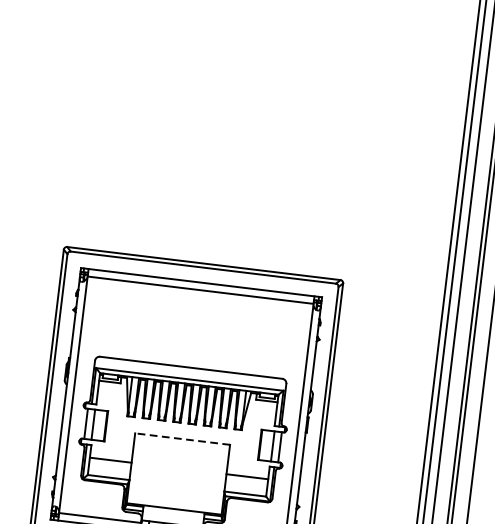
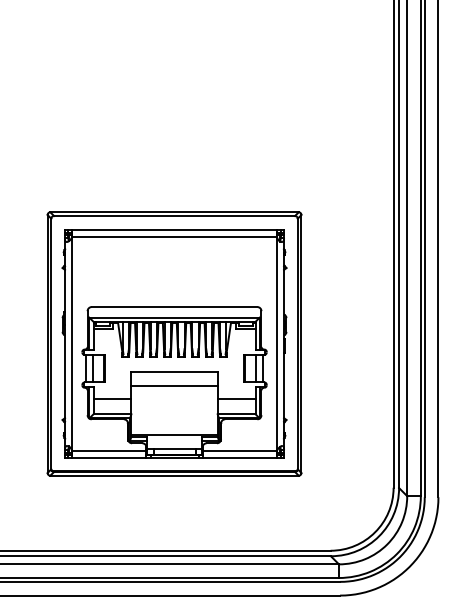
line: (182, 438) -> (174, 371), dashed -> solid
line: (180, 454) -> (174, 385), added

